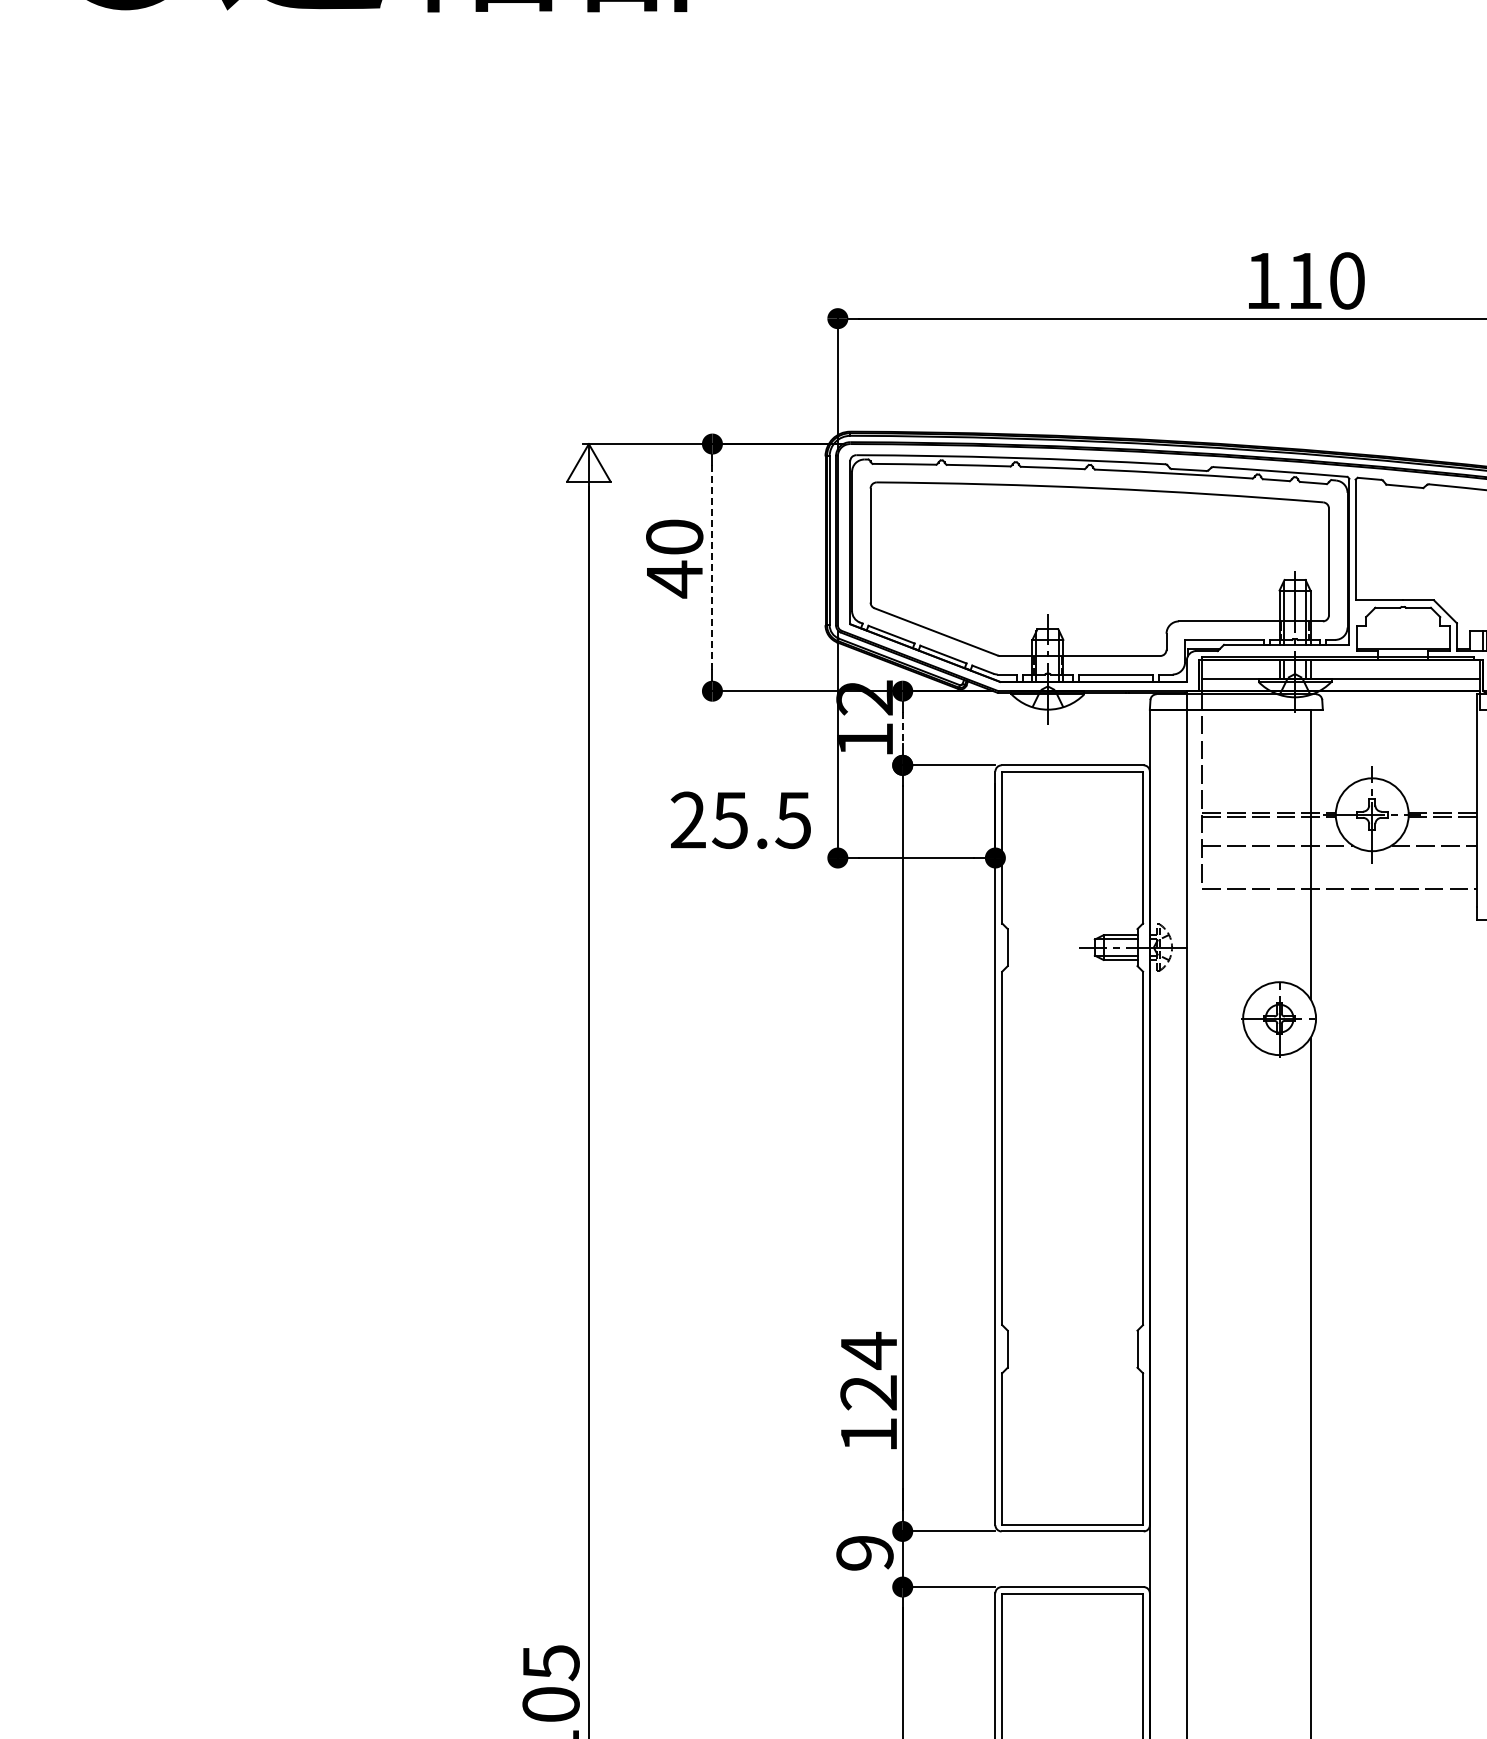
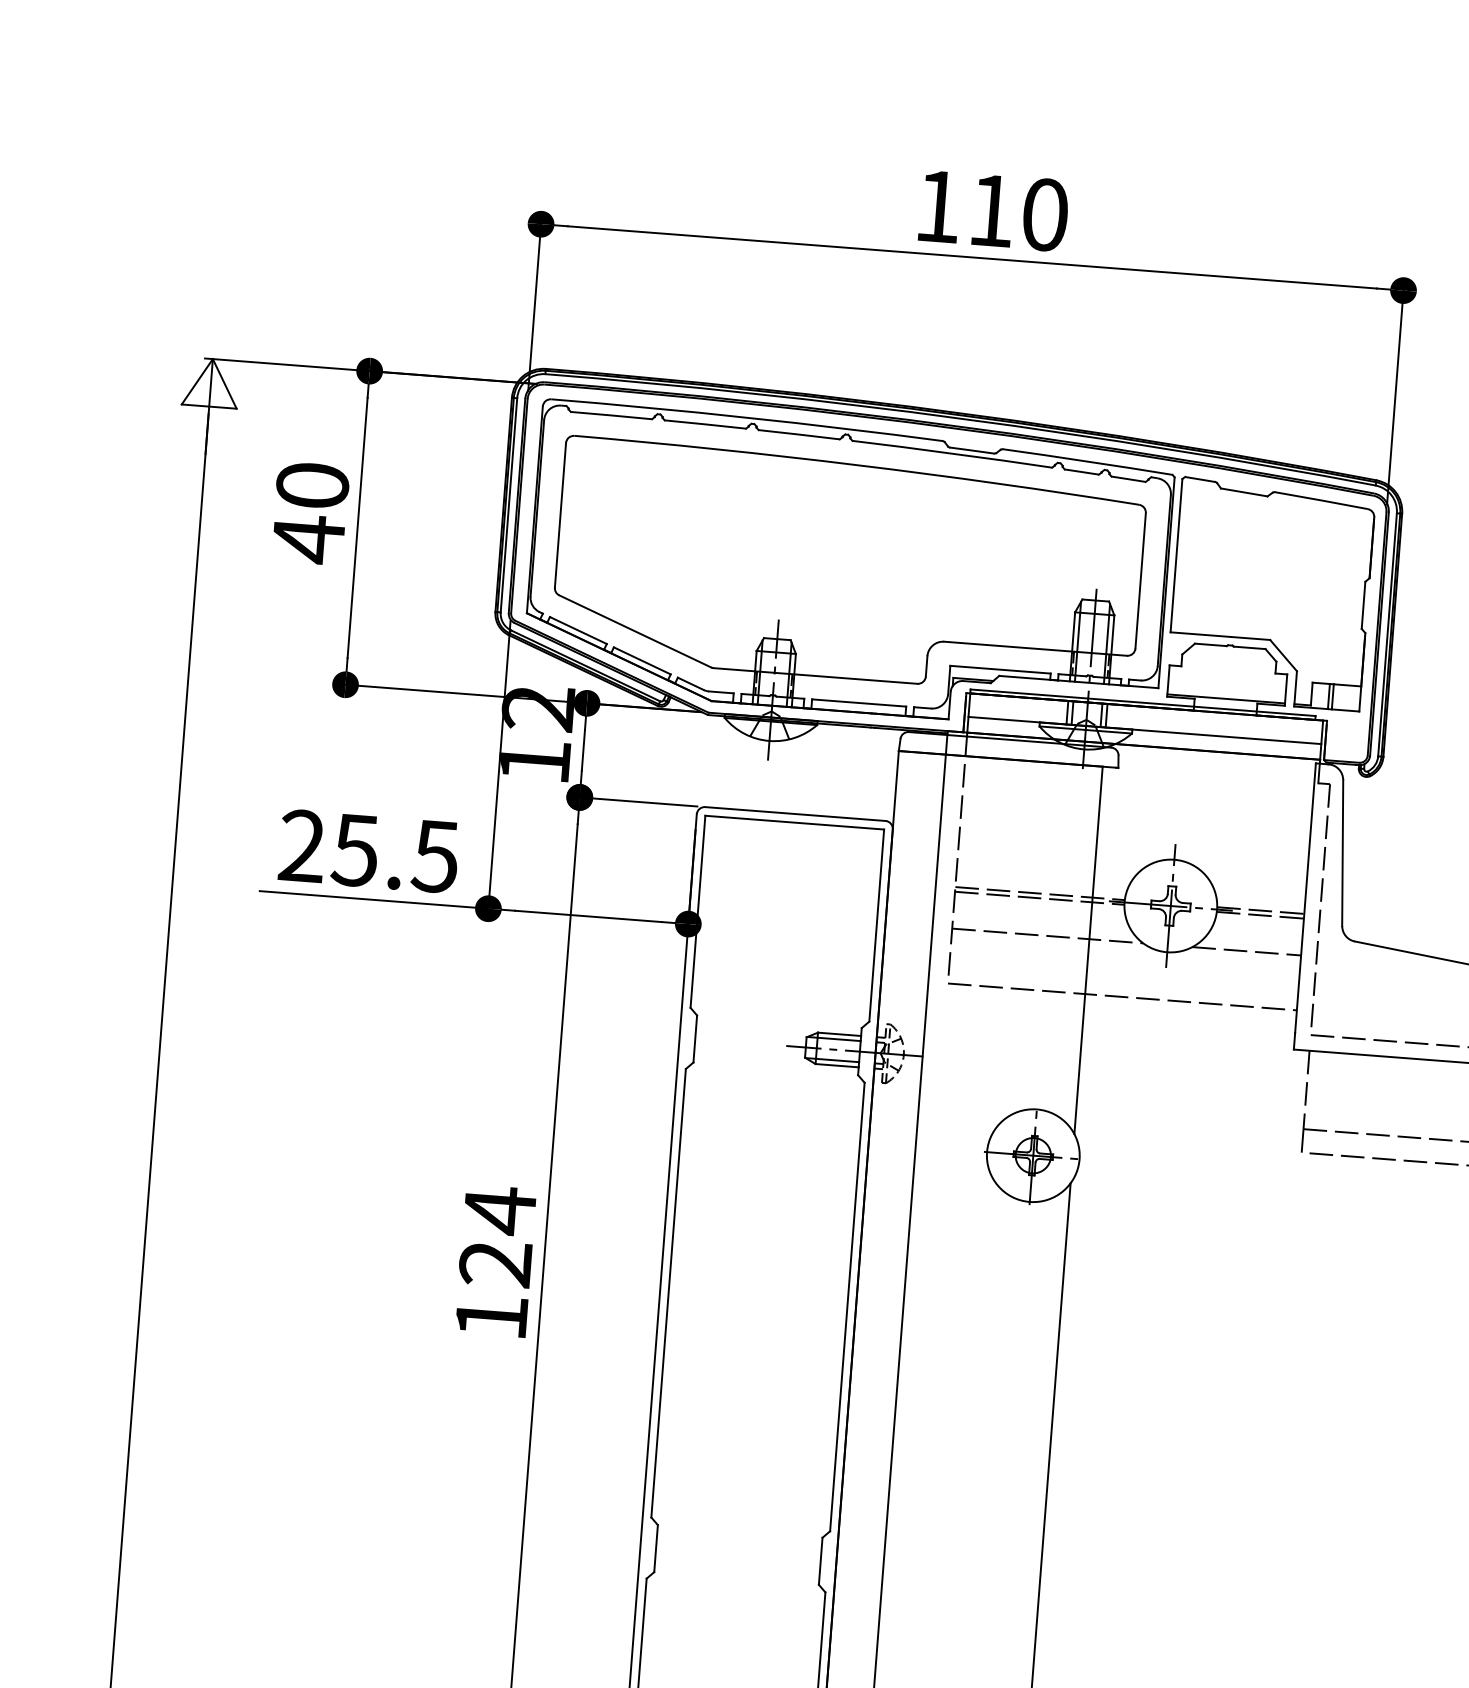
text: (1306, 280) -> (993, 210), moved
line: (712, 567) -> (357, 527), dashed -> solid
line: (902, 728) -> (583, 750), dashed -> solid
line: (747, 858) -> (373, 900), added
text: (868, 1390) -> (495, 1260), moved

